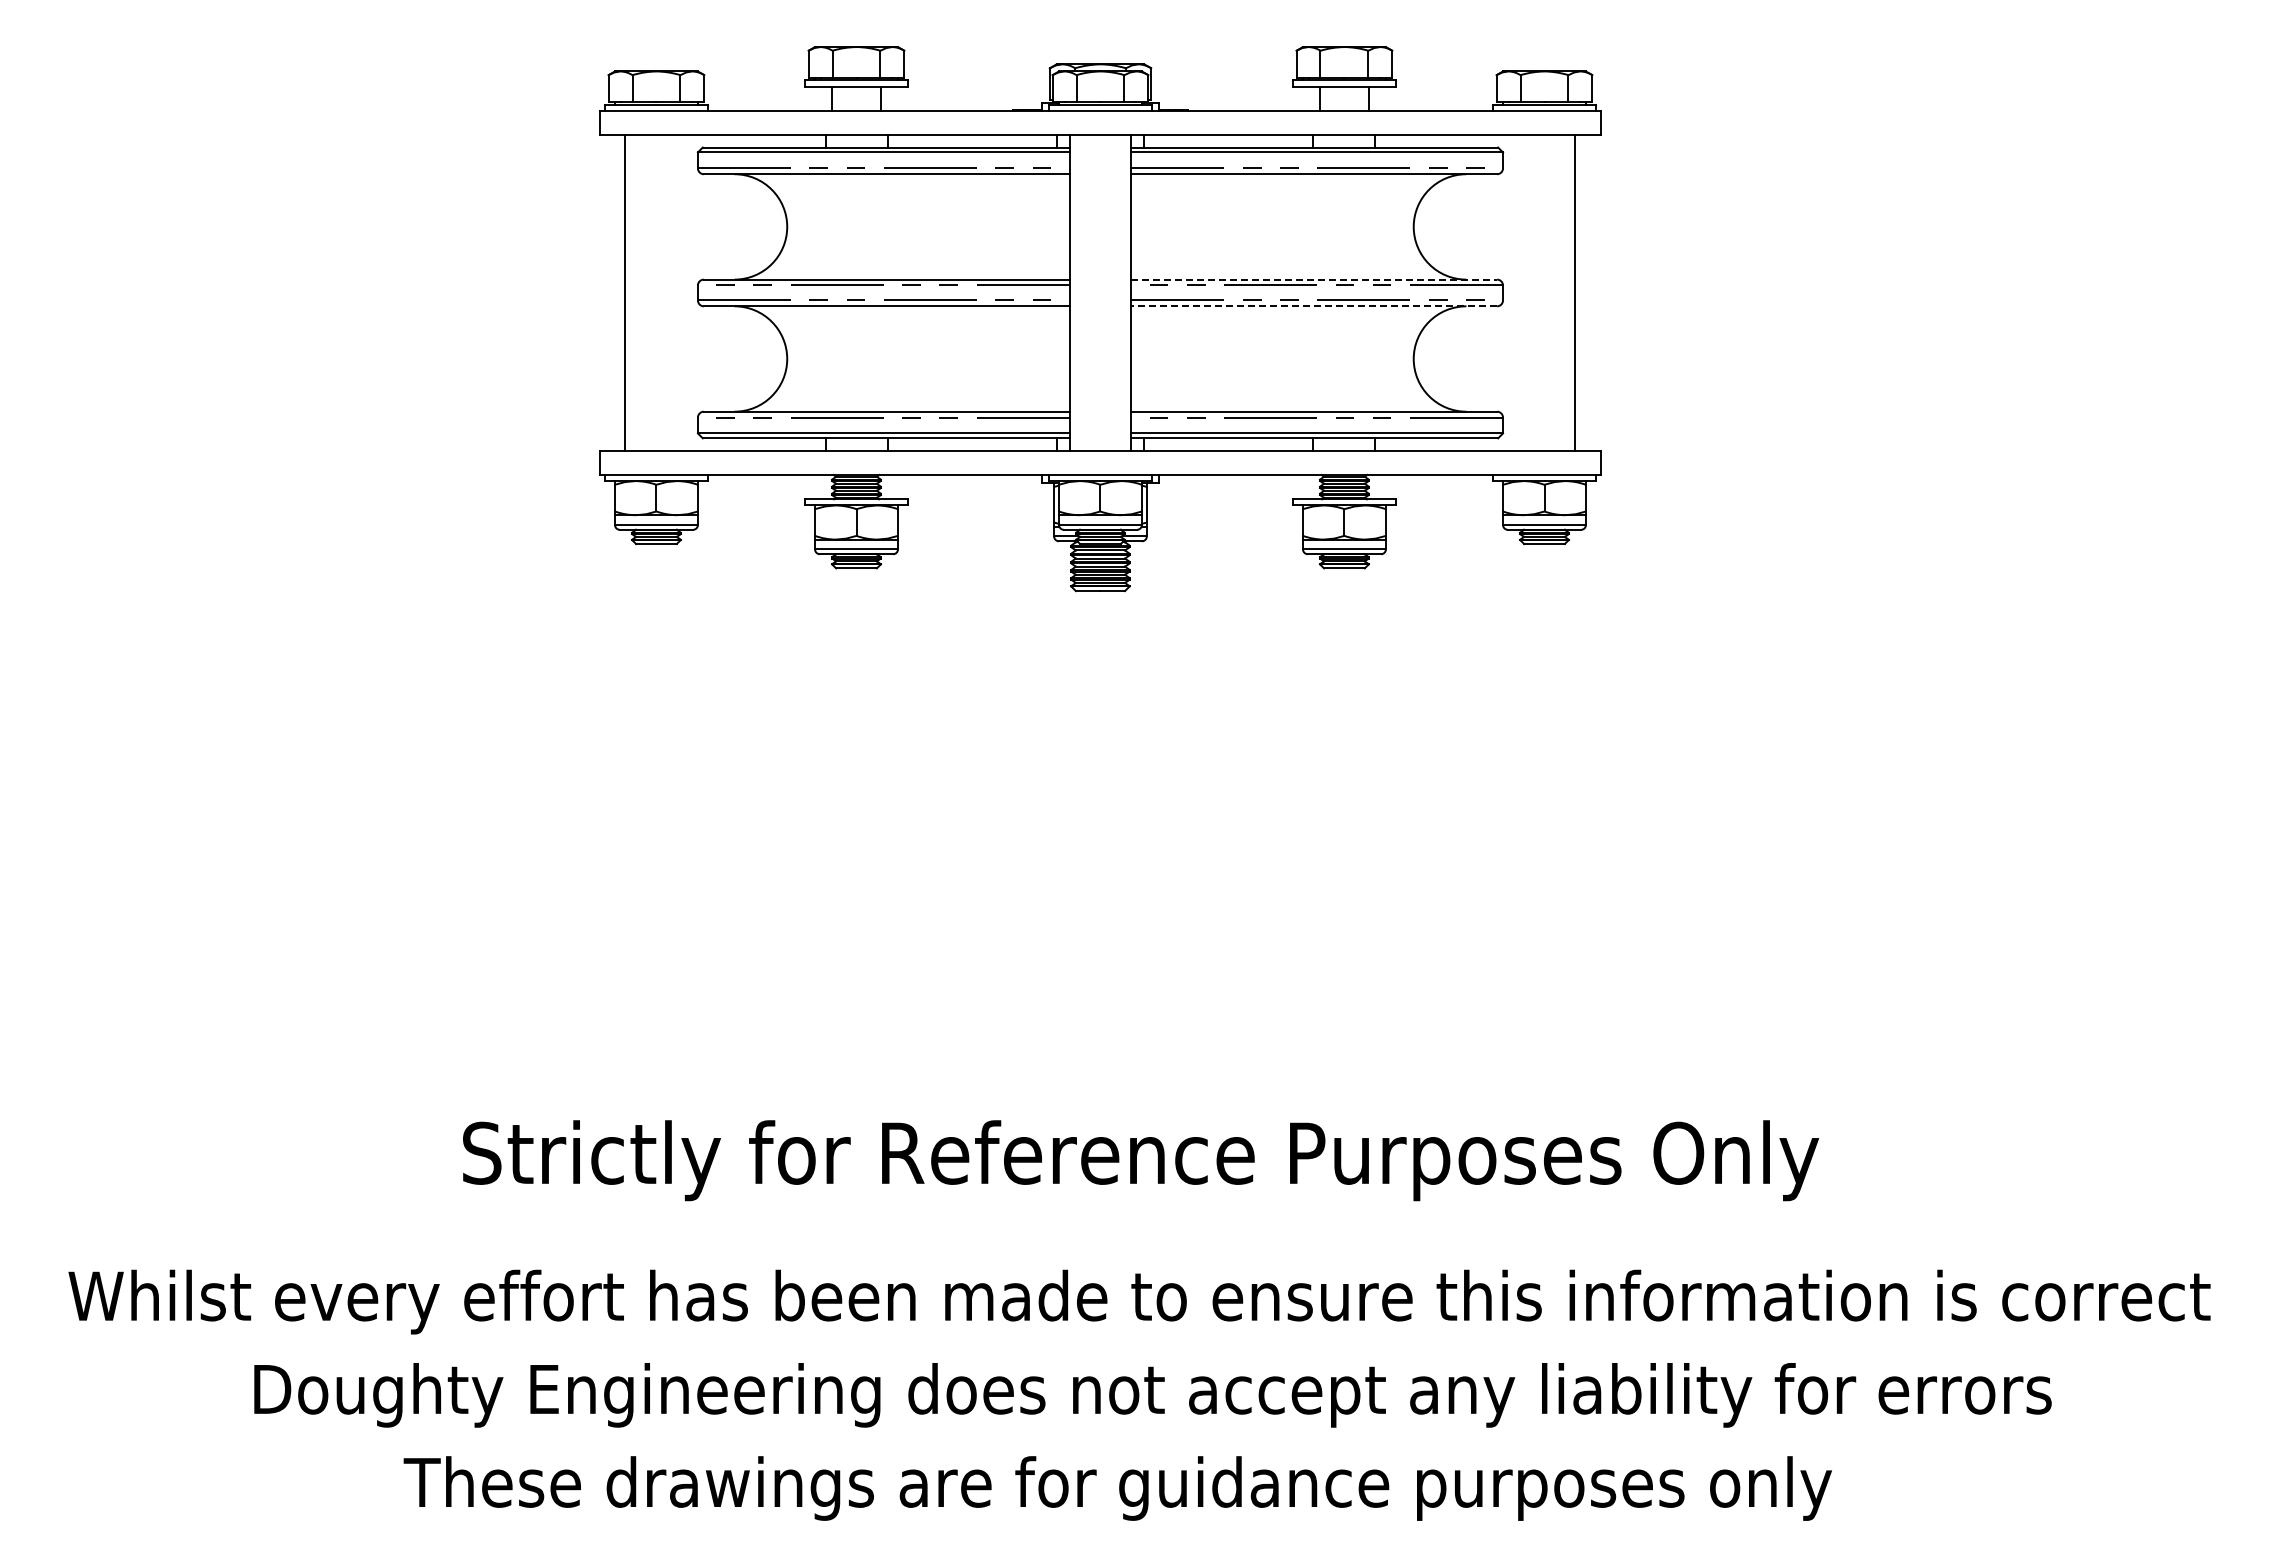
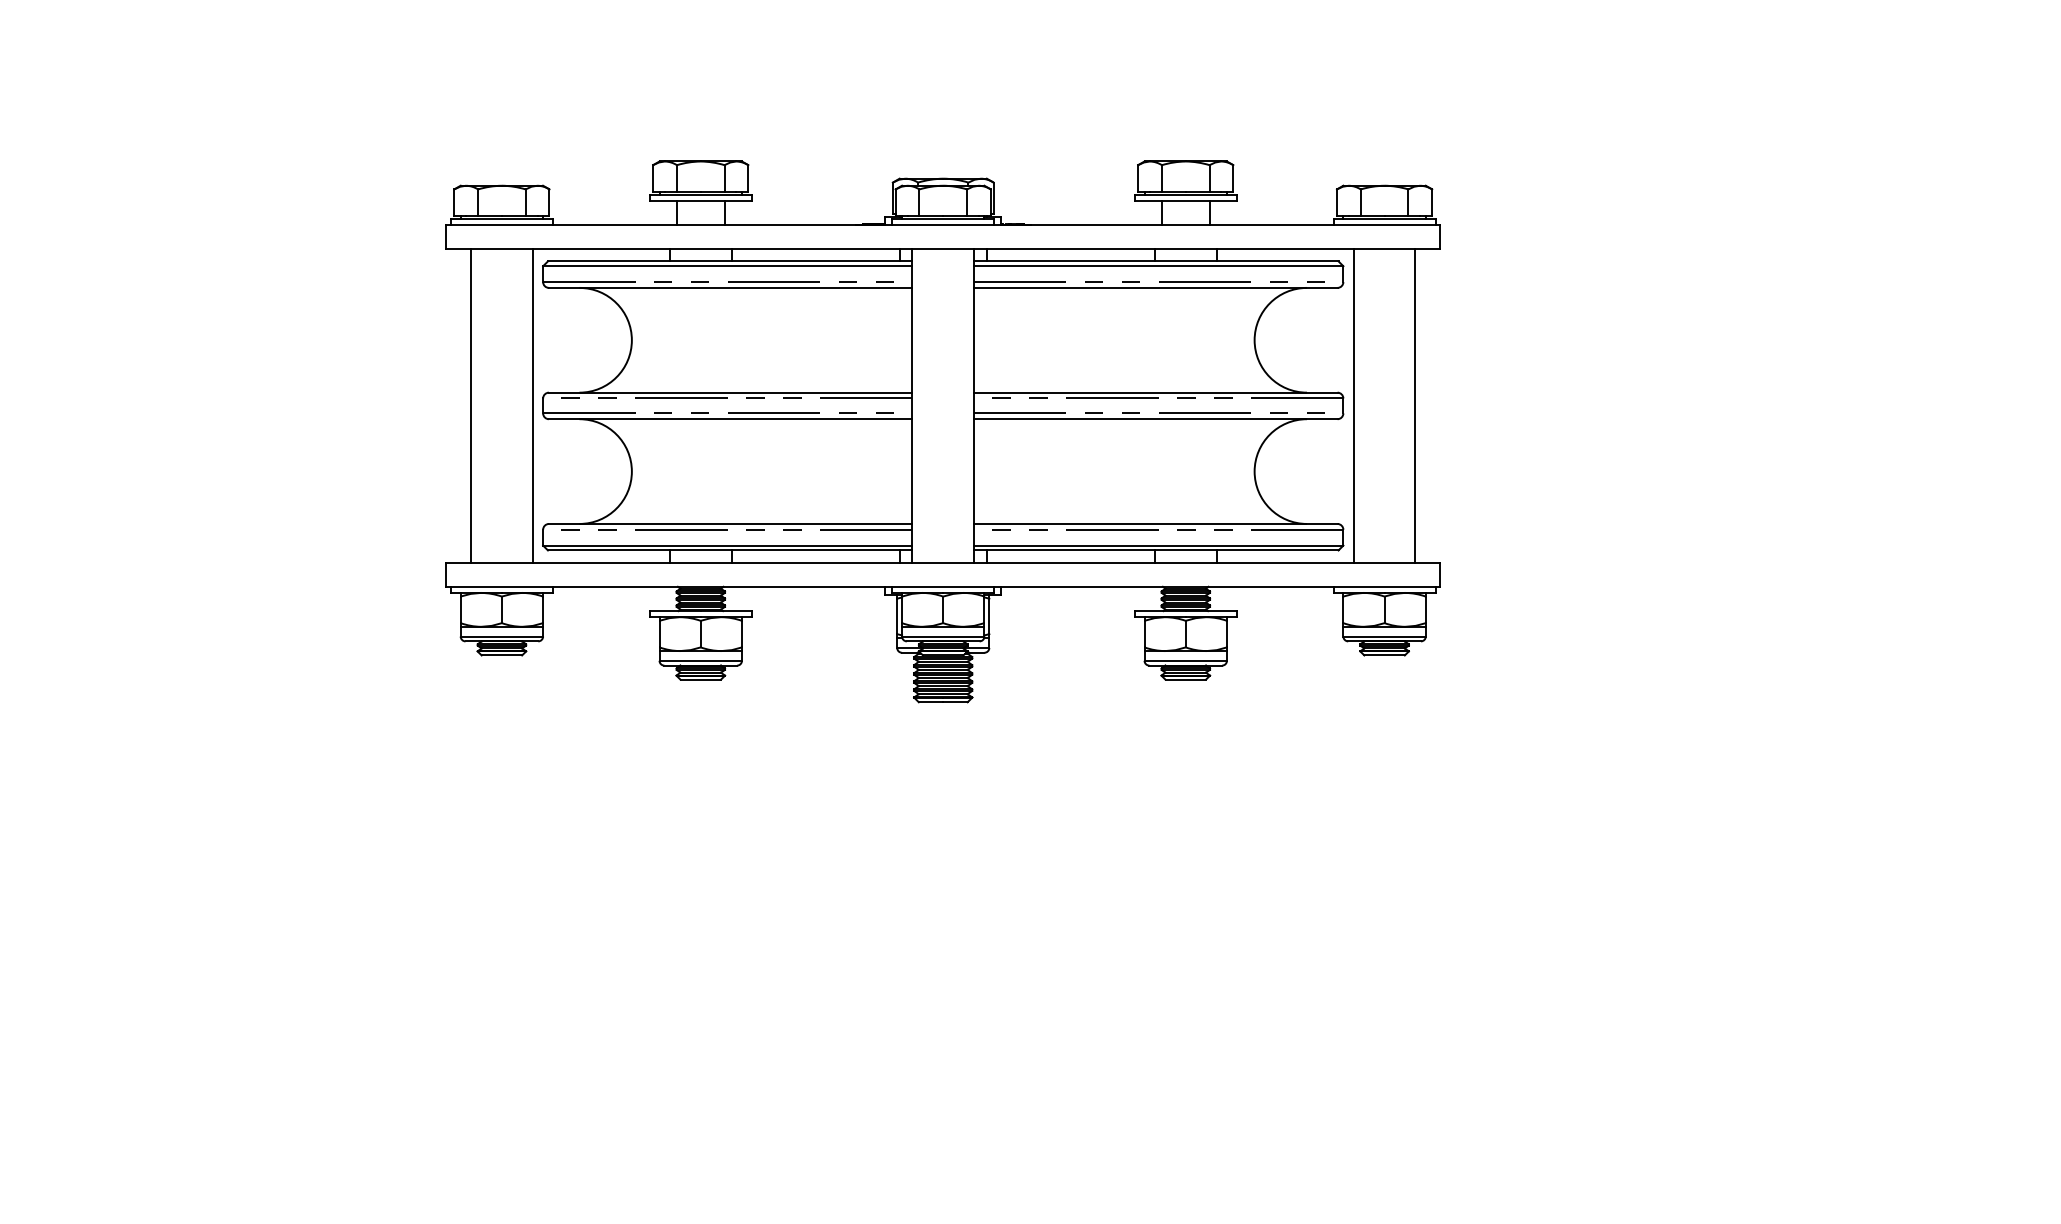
line: (1314, 279) -> (1155, 392), dashed -> solid
line: (687, 292) -> (532, 405), added
line: (1513, 292) -> (1353, 405), added
line: (1314, 306) -> (1155, 419), dashed -> solid

